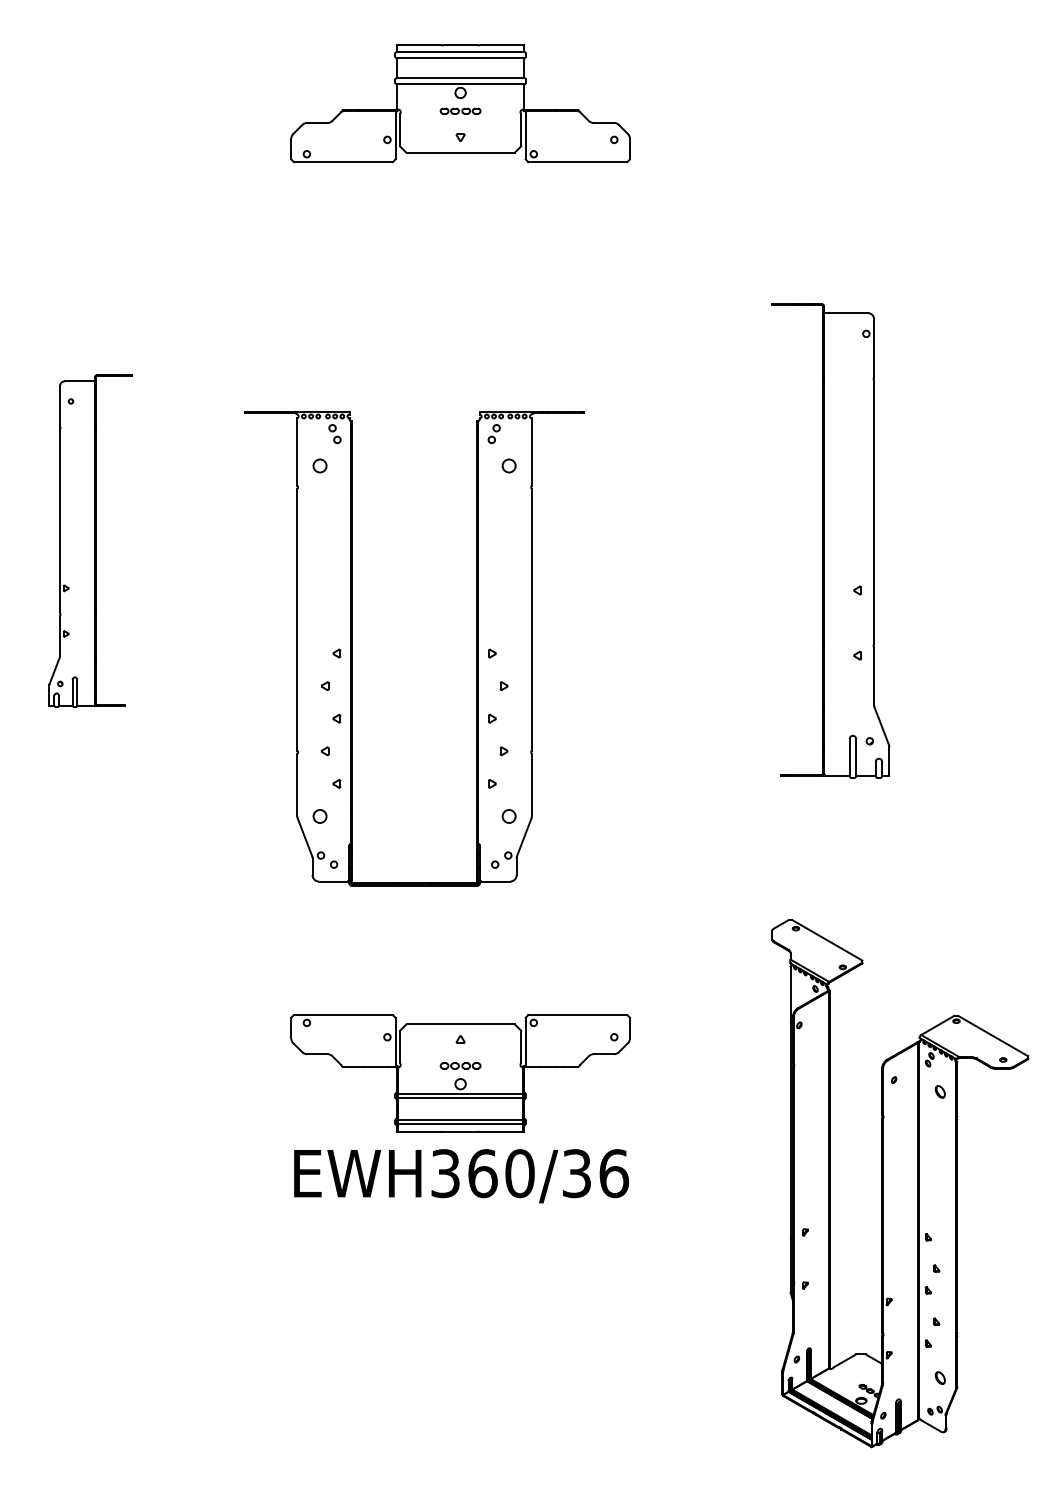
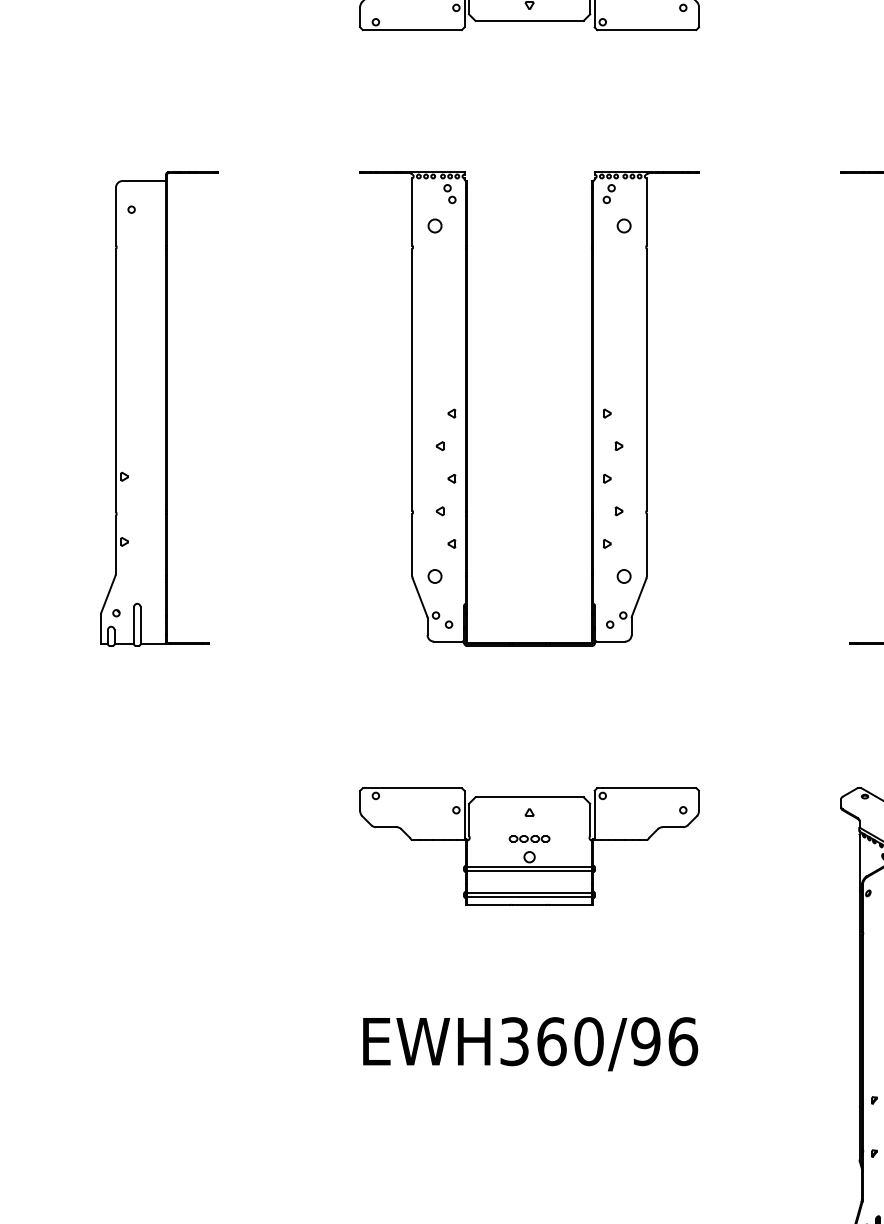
part: (90, 540) -> (159, 408), size x1.43
part: (352, 648) -> (467, 408), moved
part: (460, 1073) -> (529, 846), moved
text: (576, 1173) -> (645, 1041), EWH360/36 -> EWH360/96

